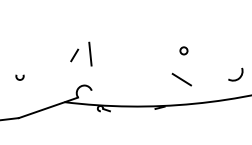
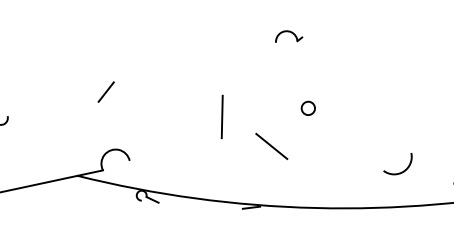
part: (169, 13) -> (290, 36), added
line: (90, 53) -> (222, 115), moved
line: (181, 79) -> (271, 146), moved

